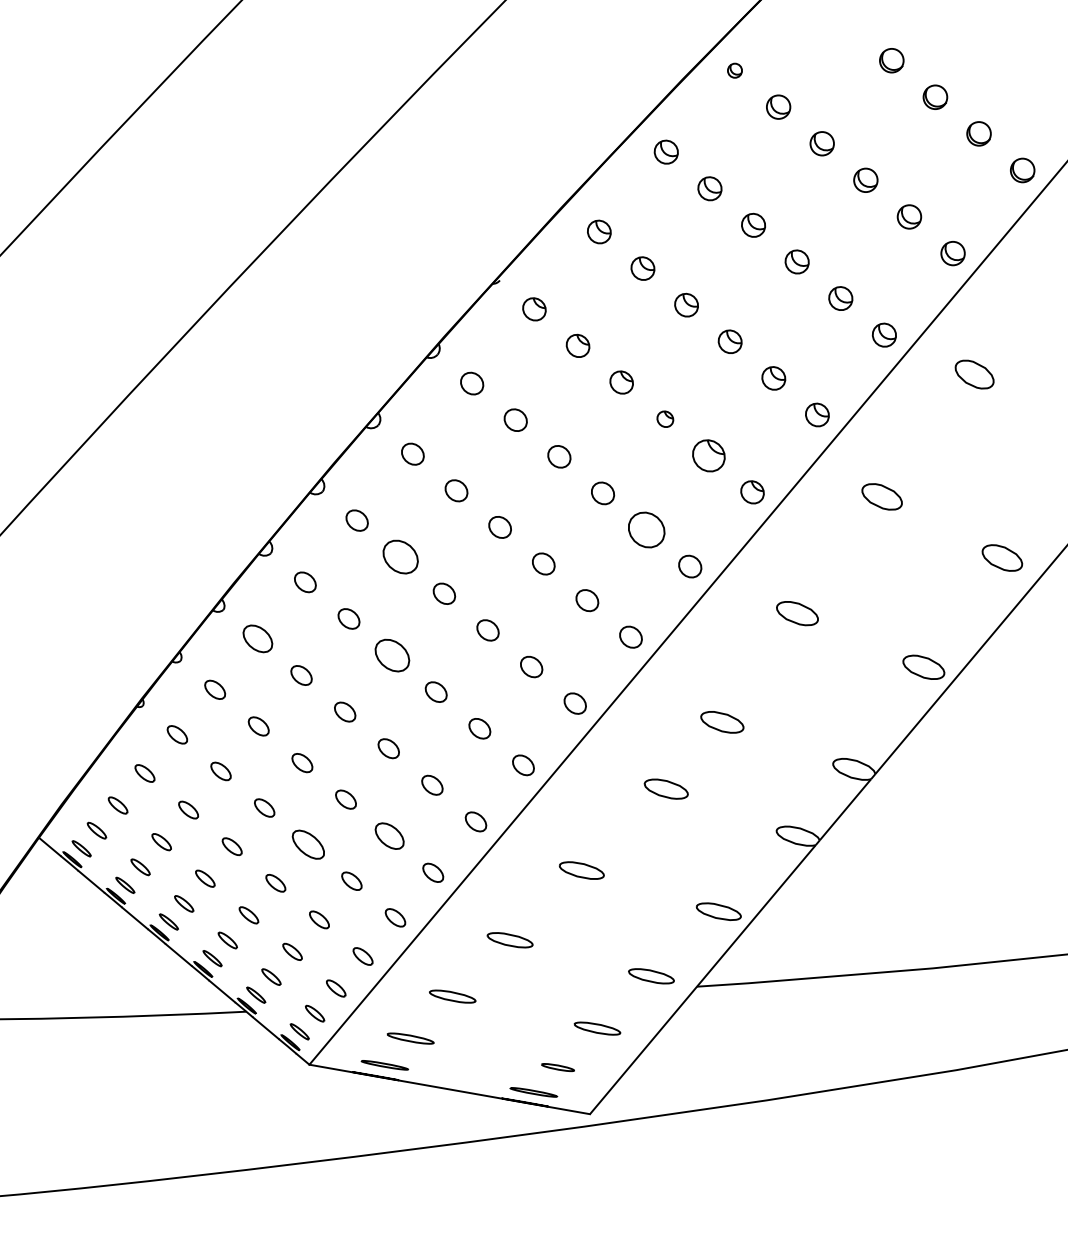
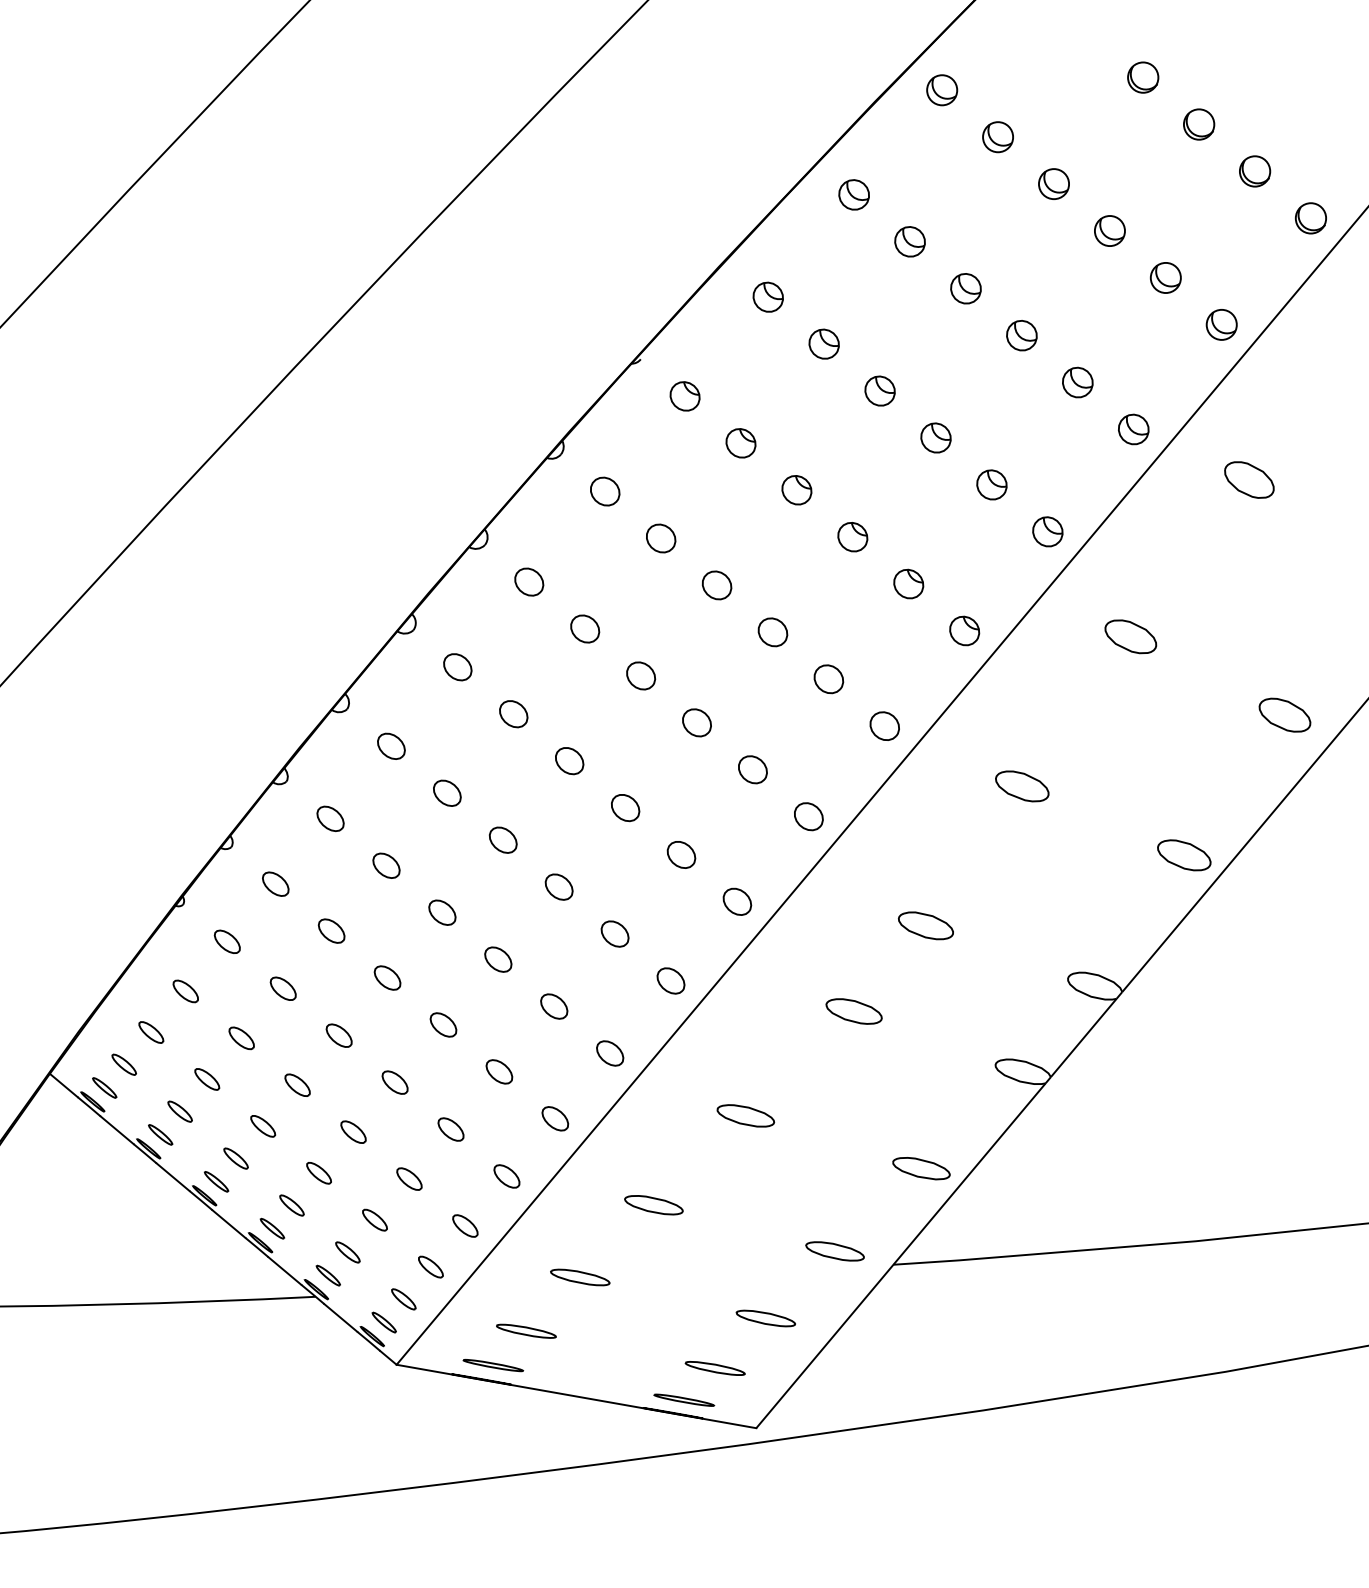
part: (734, 70) -> (941, 90), size x1.67
part: (665, 419) -> (853, 537), size x1.43
part: (708, 455) -> (908, 583), size x0.71
part: (646, 529) -> (828, 678), size x0.62
part: (400, 557) -> (513, 714), size x0.62
part: (257, 638) -> (330, 818), size x0.71
part: (392, 655) -> (503, 840), size x0.62
part: (389, 836) -> (499, 1072), size x0.71
part: (307, 844) -> (394, 1082), size x0.62
part: (557, 1067) -> (714, 1368), size x1.43

